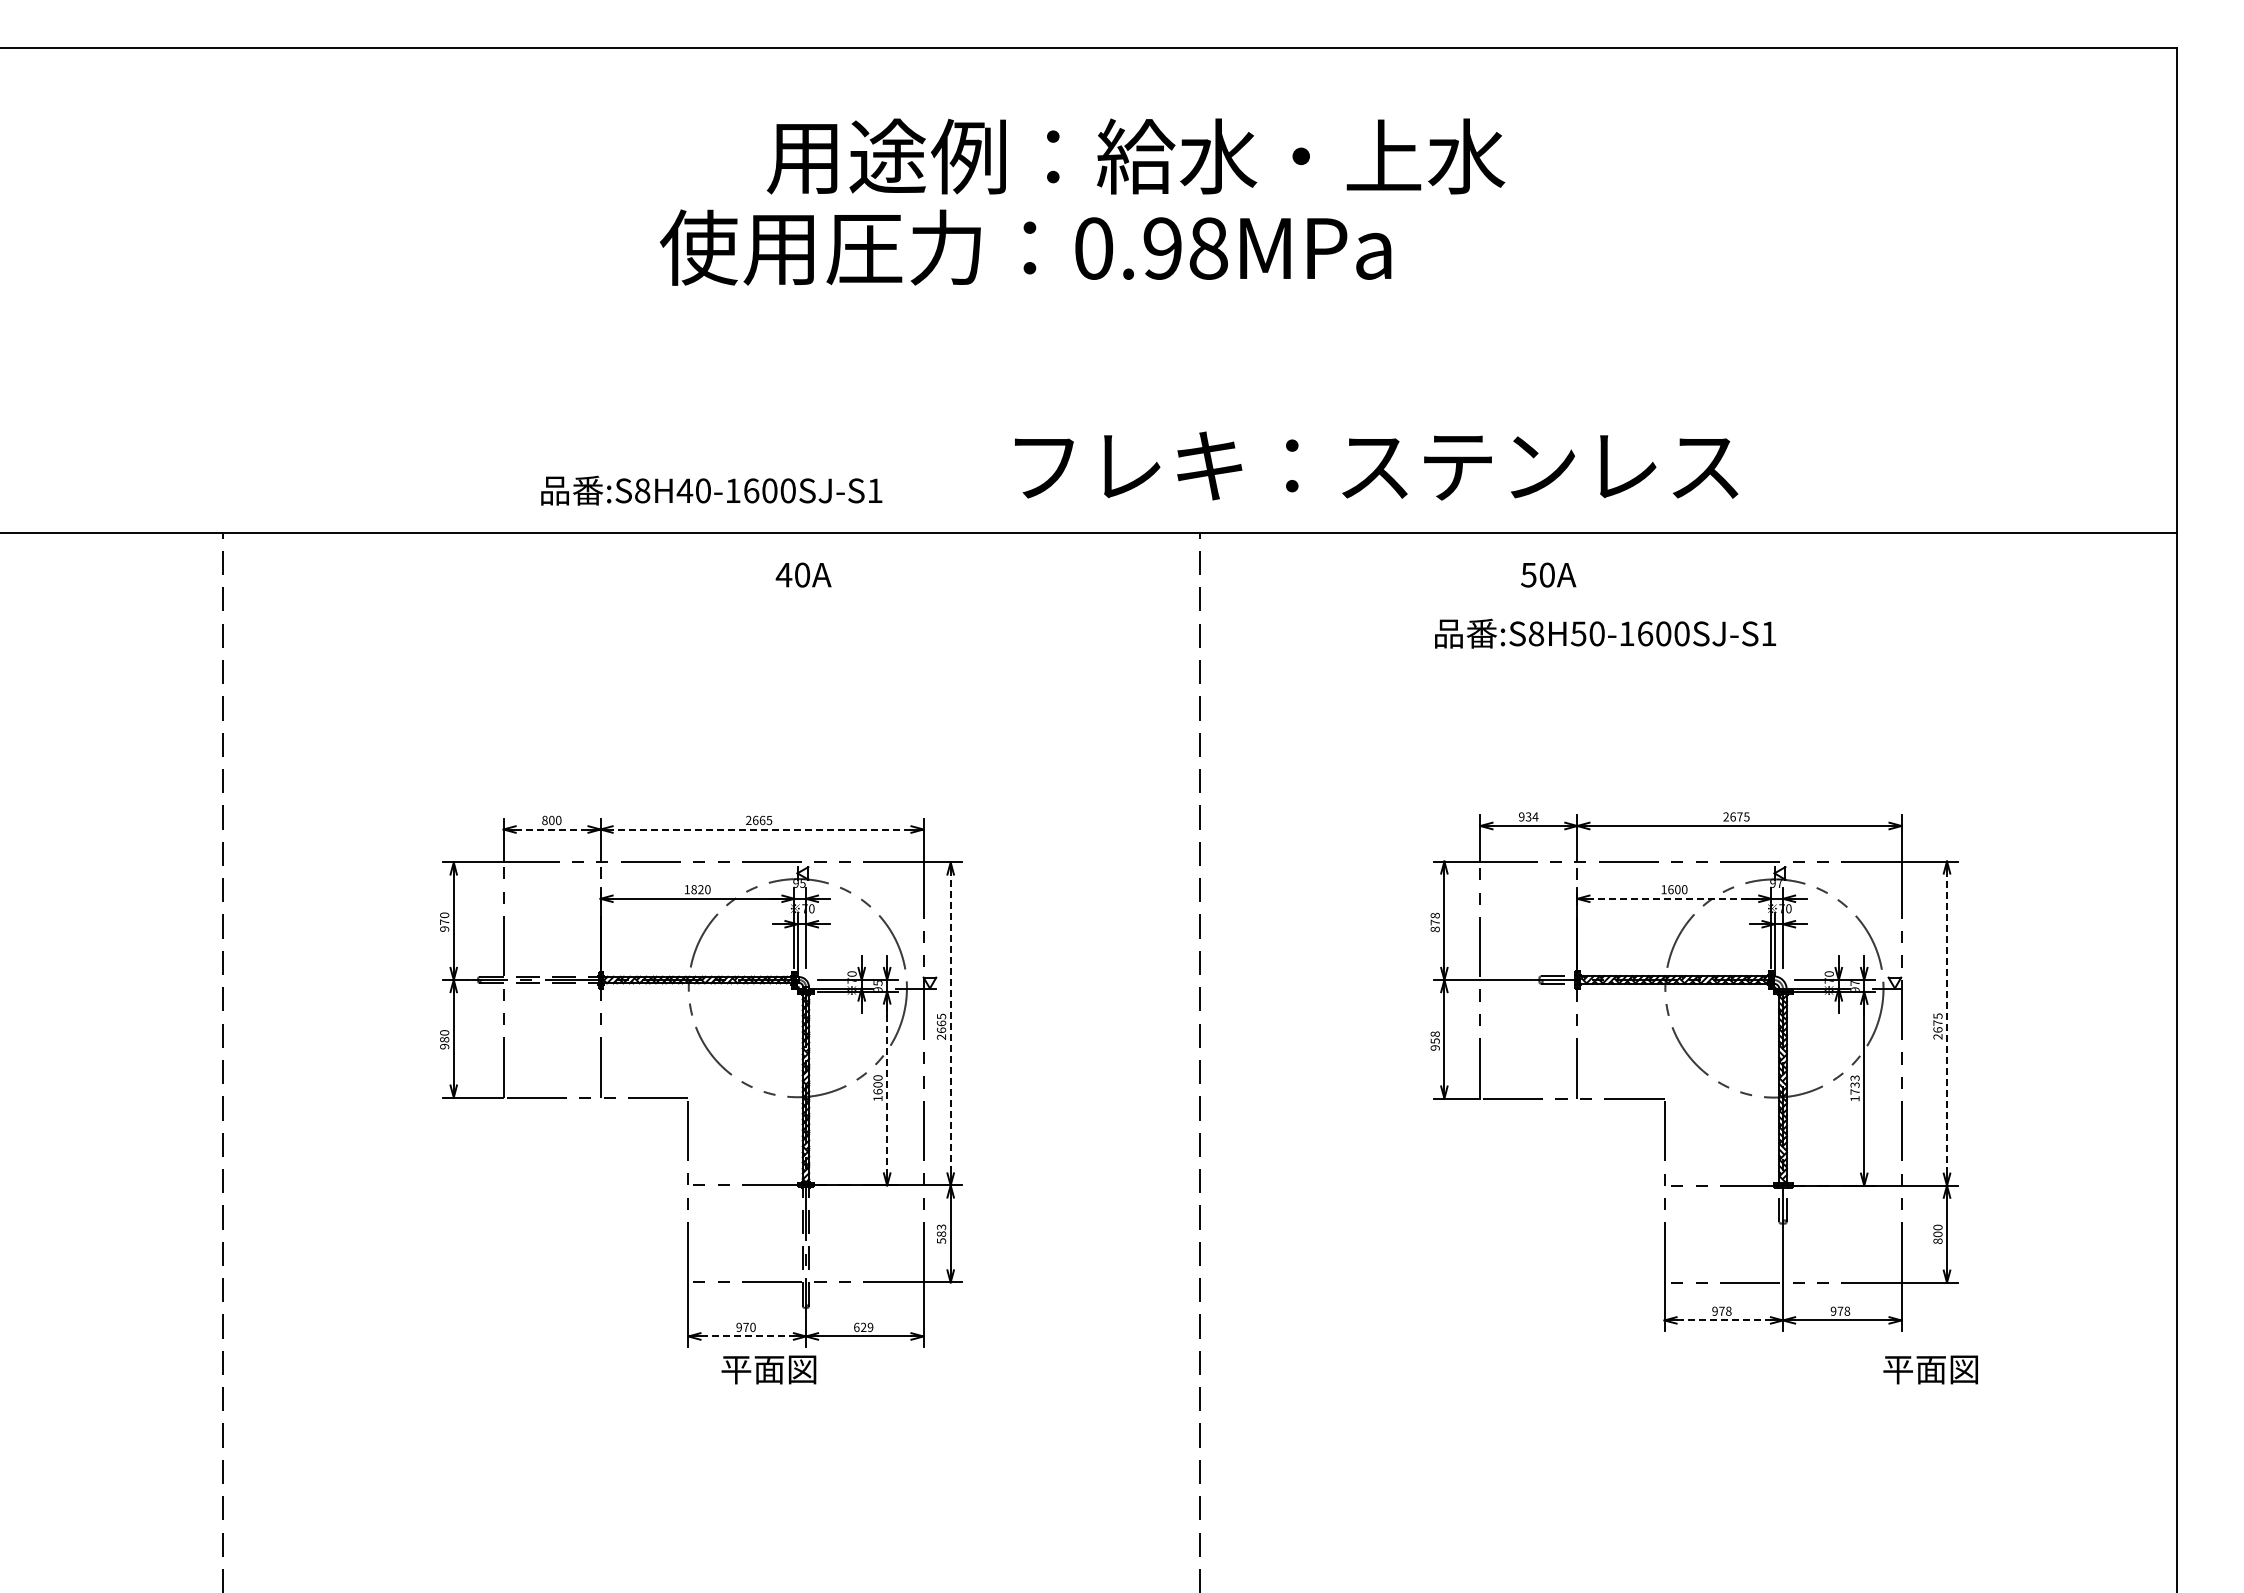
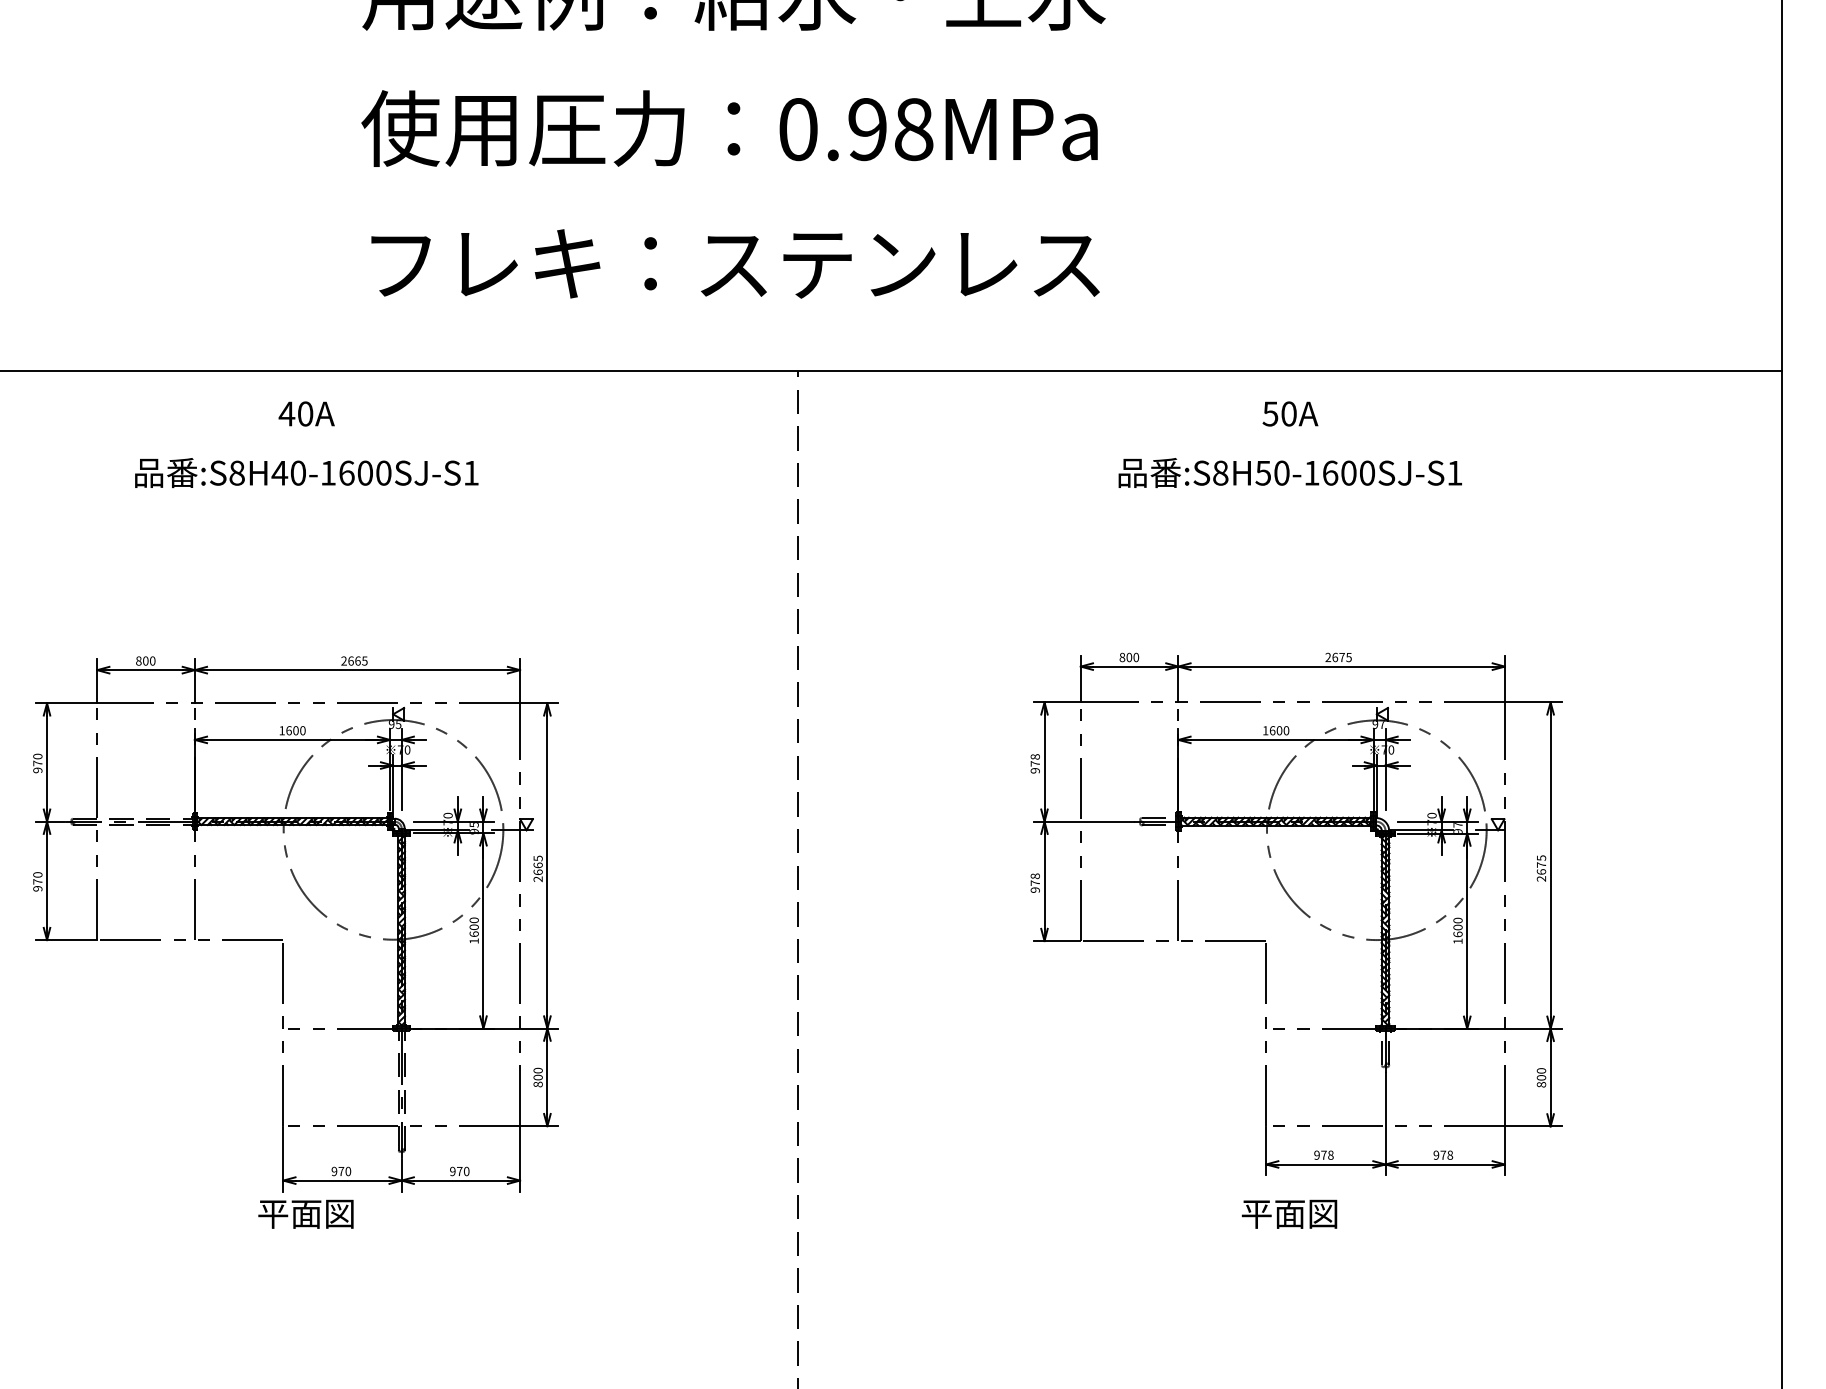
text: (1025, 247) -> (729, 128), moved
text: (1376, 465) -> (735, 263), moved
text: (711, 490) -> (306, 472), moved
text: (803, 574) -> (306, 413), moved
text: (1548, 574) -> (1290, 413), moved
text: (1605, 633) -> (1290, 472), moved
text: (1528, 816) -> (1129, 657), 934 -> 800
line: (551, 829) -> (145, 670), dashed -> solid
line: (761, 829) -> (356, 670), dashed -> solid
text: (697, 889) -> (292, 730), 1820 -> 1600
line: (1674, 898) -> (1276, 739), dashed -> solid
text: (1434, 929) -> (1034, 770), 878 -> 978
line: (950, 1023) -> (547, 865), dashed -> solid
line: (1947, 1023) -> (1551, 865), dashed -> solid
text: (444, 1039) -> (37, 881), 980 -> 970
text: (1434, 1040) -> (1034, 882), 958 -> 978
text: (1854, 1084) -> (1457, 926), 1733 -> 1600
line: (887, 1088) -> (483, 930), dashed -> solid
text: (941, 1233) -> (538, 1076), 583 -> 800
line: (1724, 1320) -> (1326, 1164), dashed -> solid
text: (863, 1326) -> (459, 1170), 629 -> 970
line: (747, 1336) -> (342, 1180), dashed -> solid
text: (768, 1369) -> (305, 1213), moved
text: (1930, 1369) -> (1289, 1213), moved

